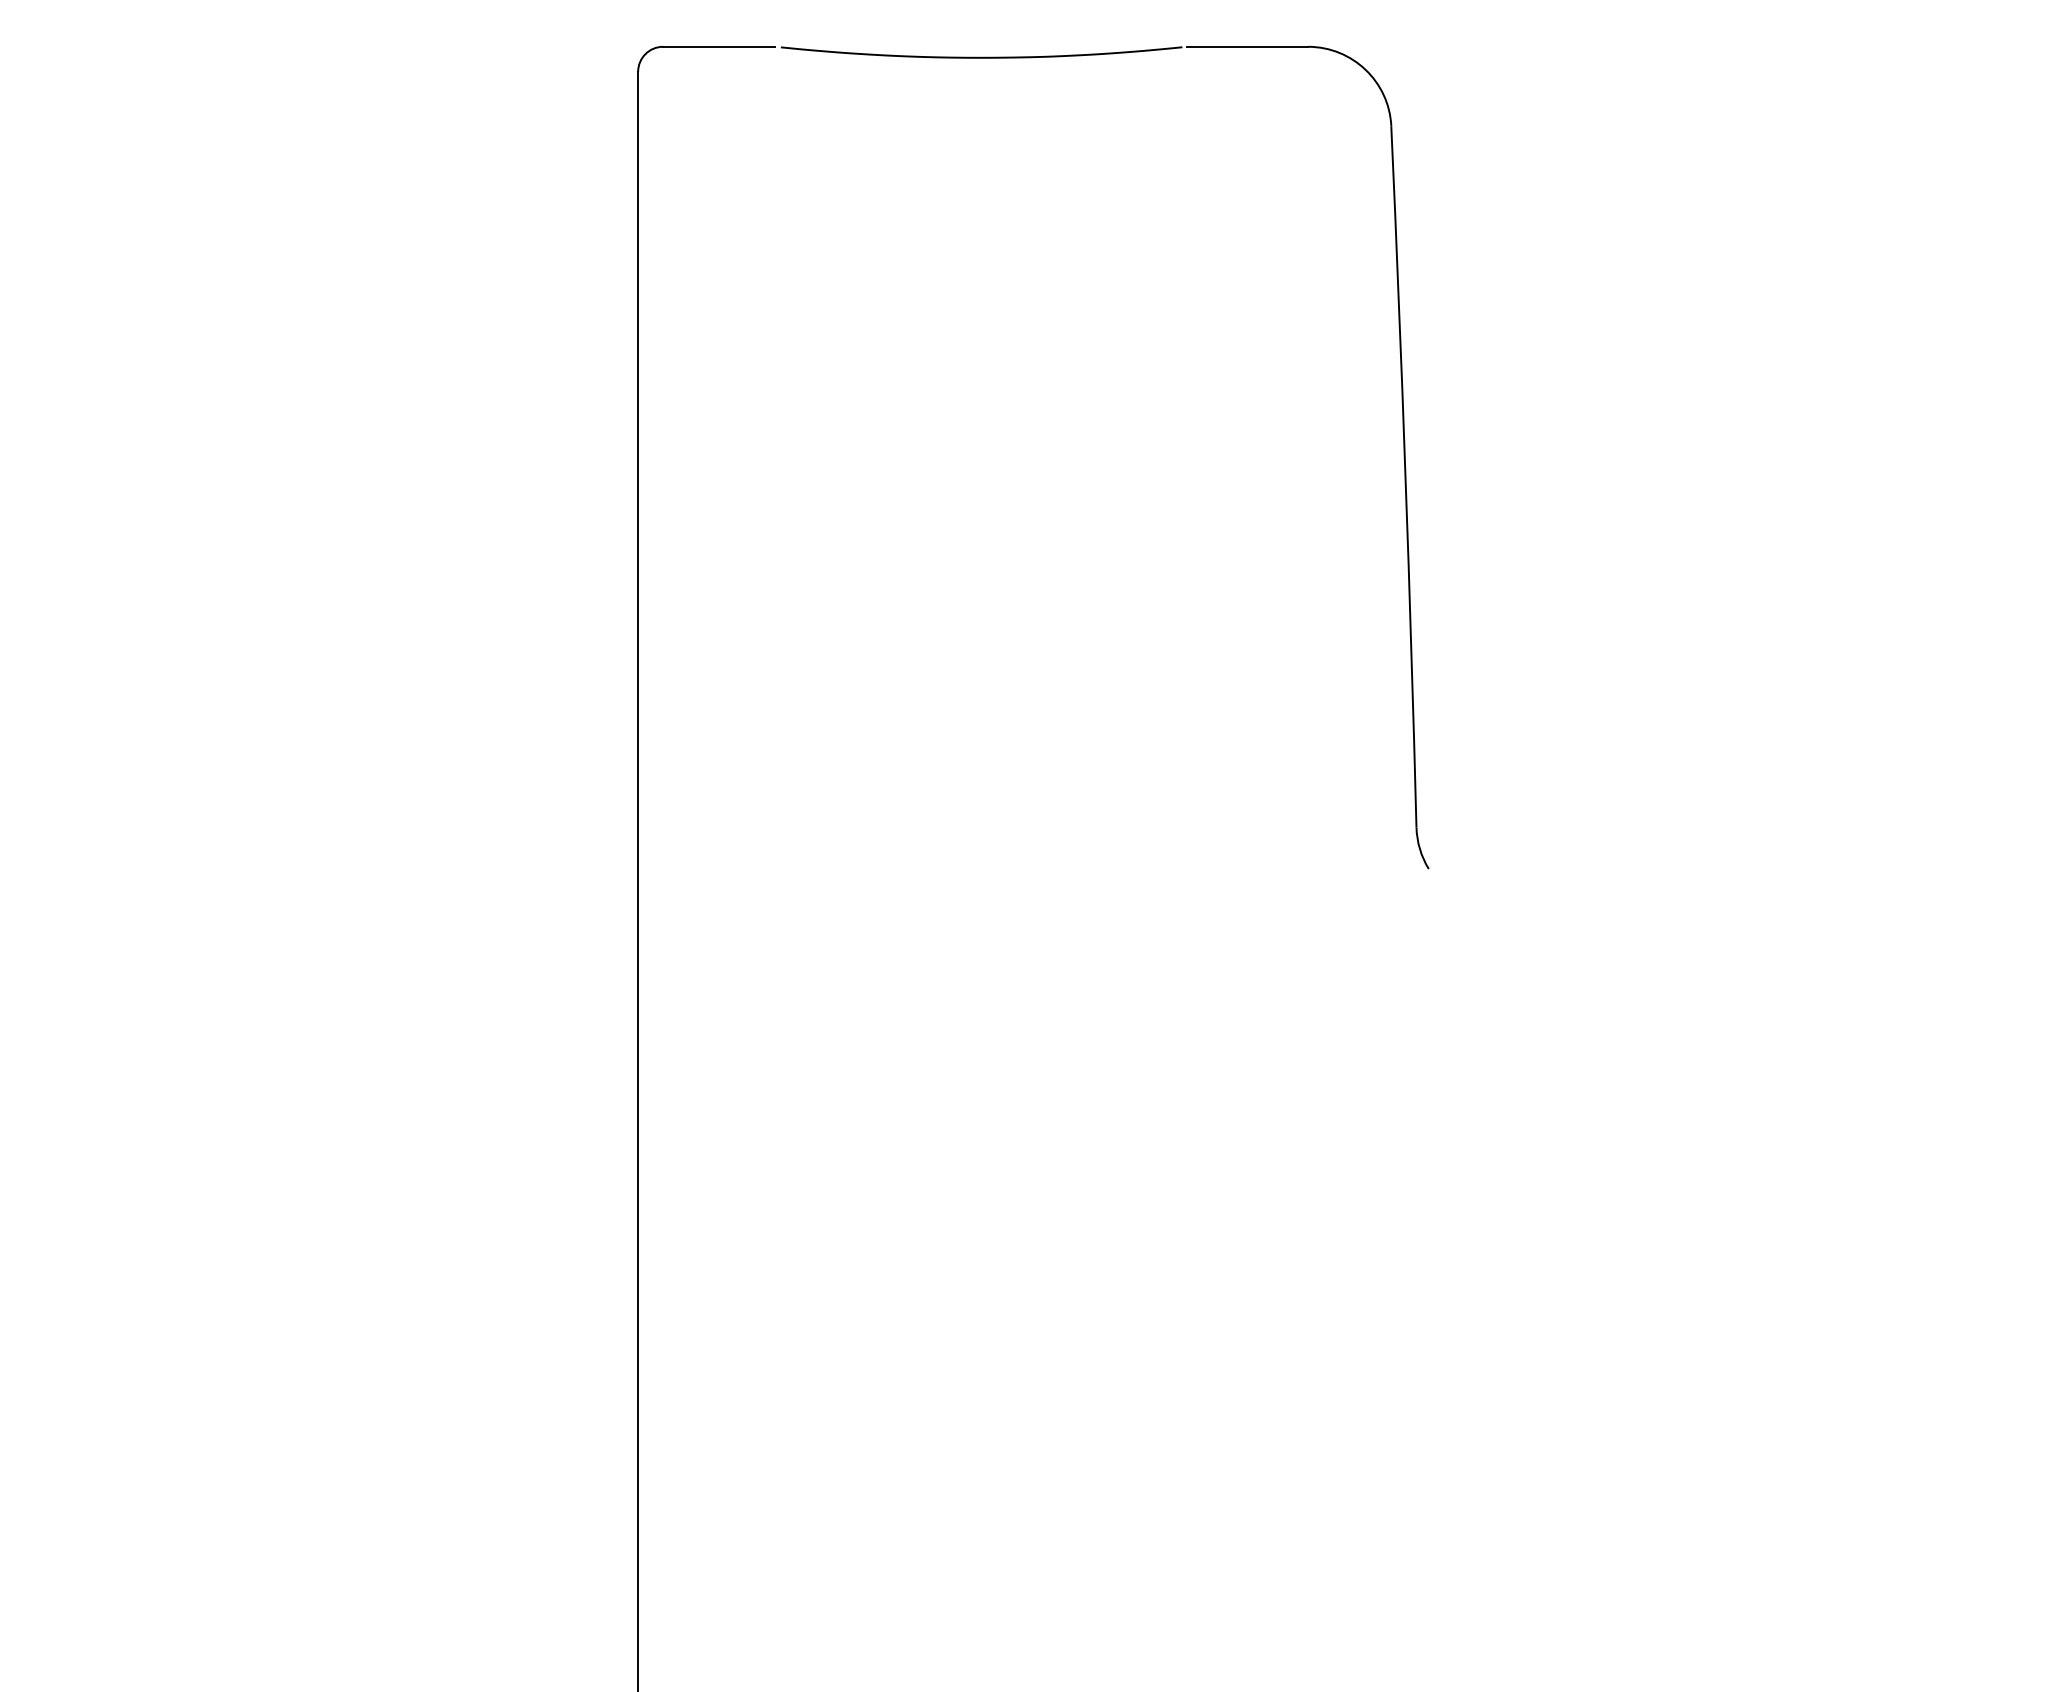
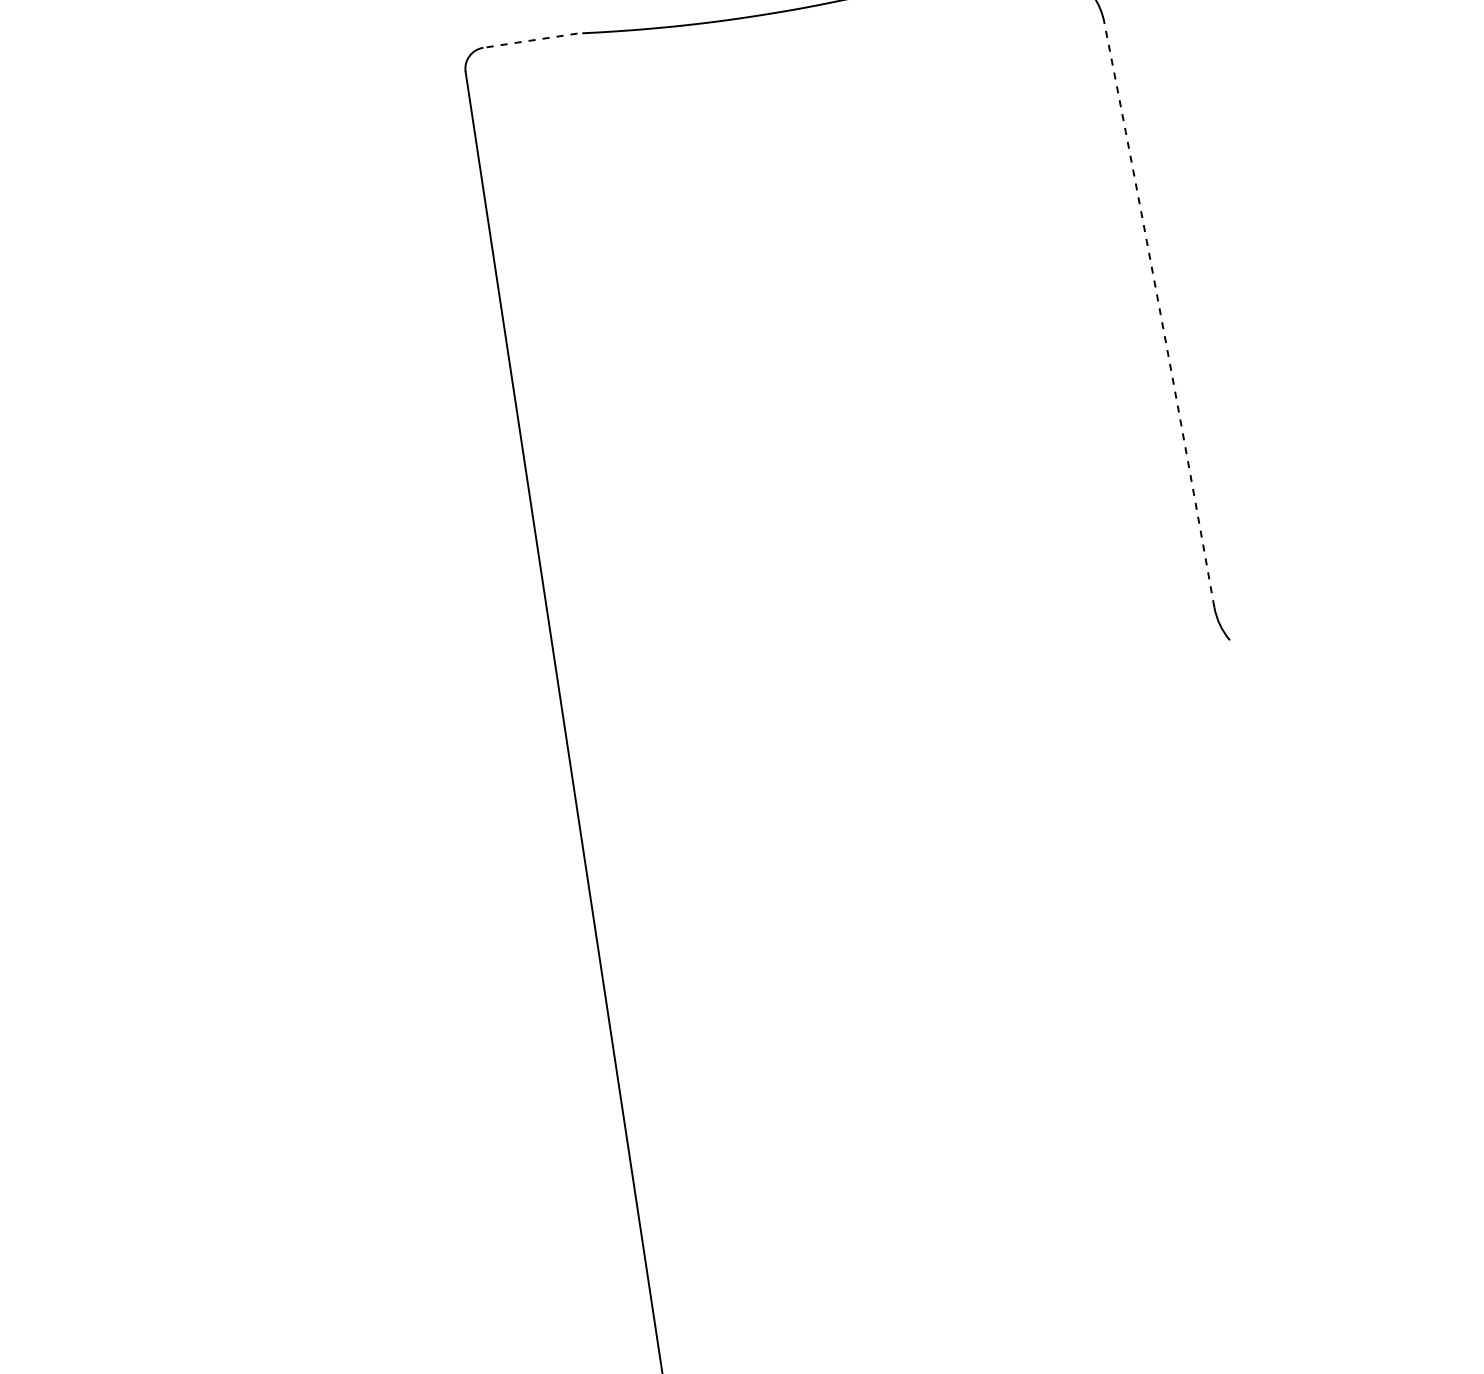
line: (718, 46) -> (529, 40), solid -> dashed
arc: (1405, 476) -> (1160, 314), solid -> dashed

